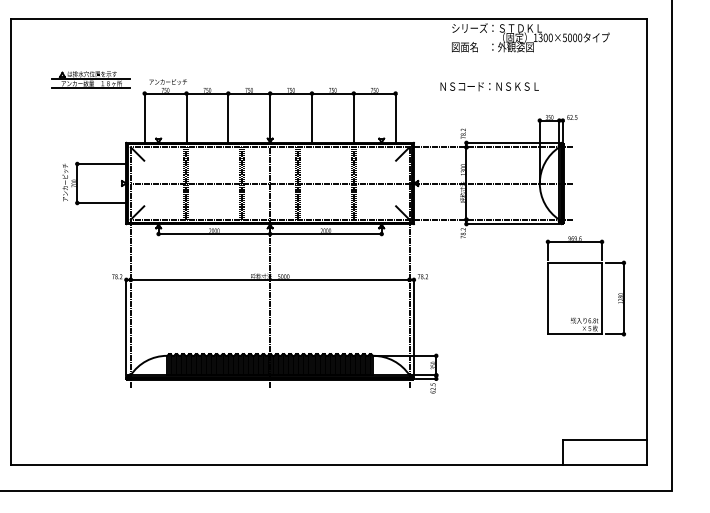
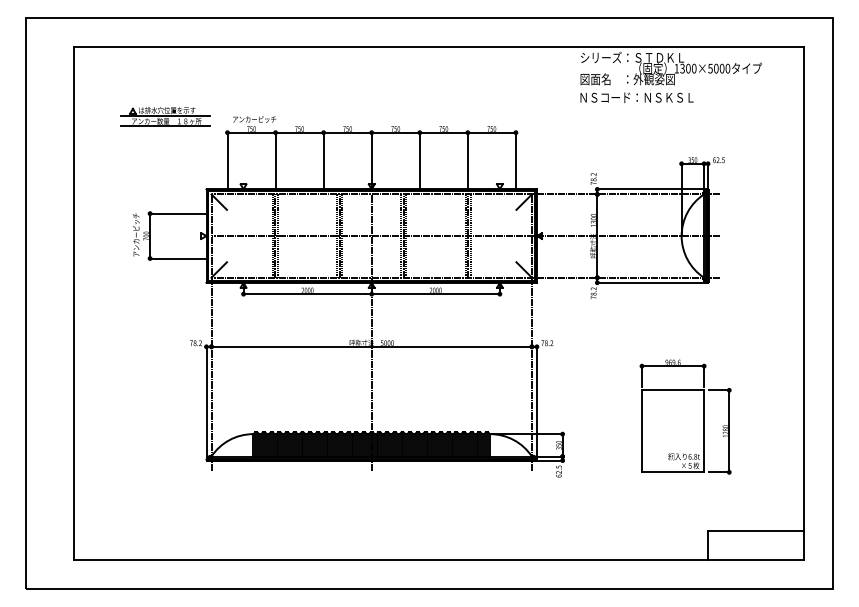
text: (489, 86) -> (636, 97), moved
part: (585, 285) -> (685, 416), moved

